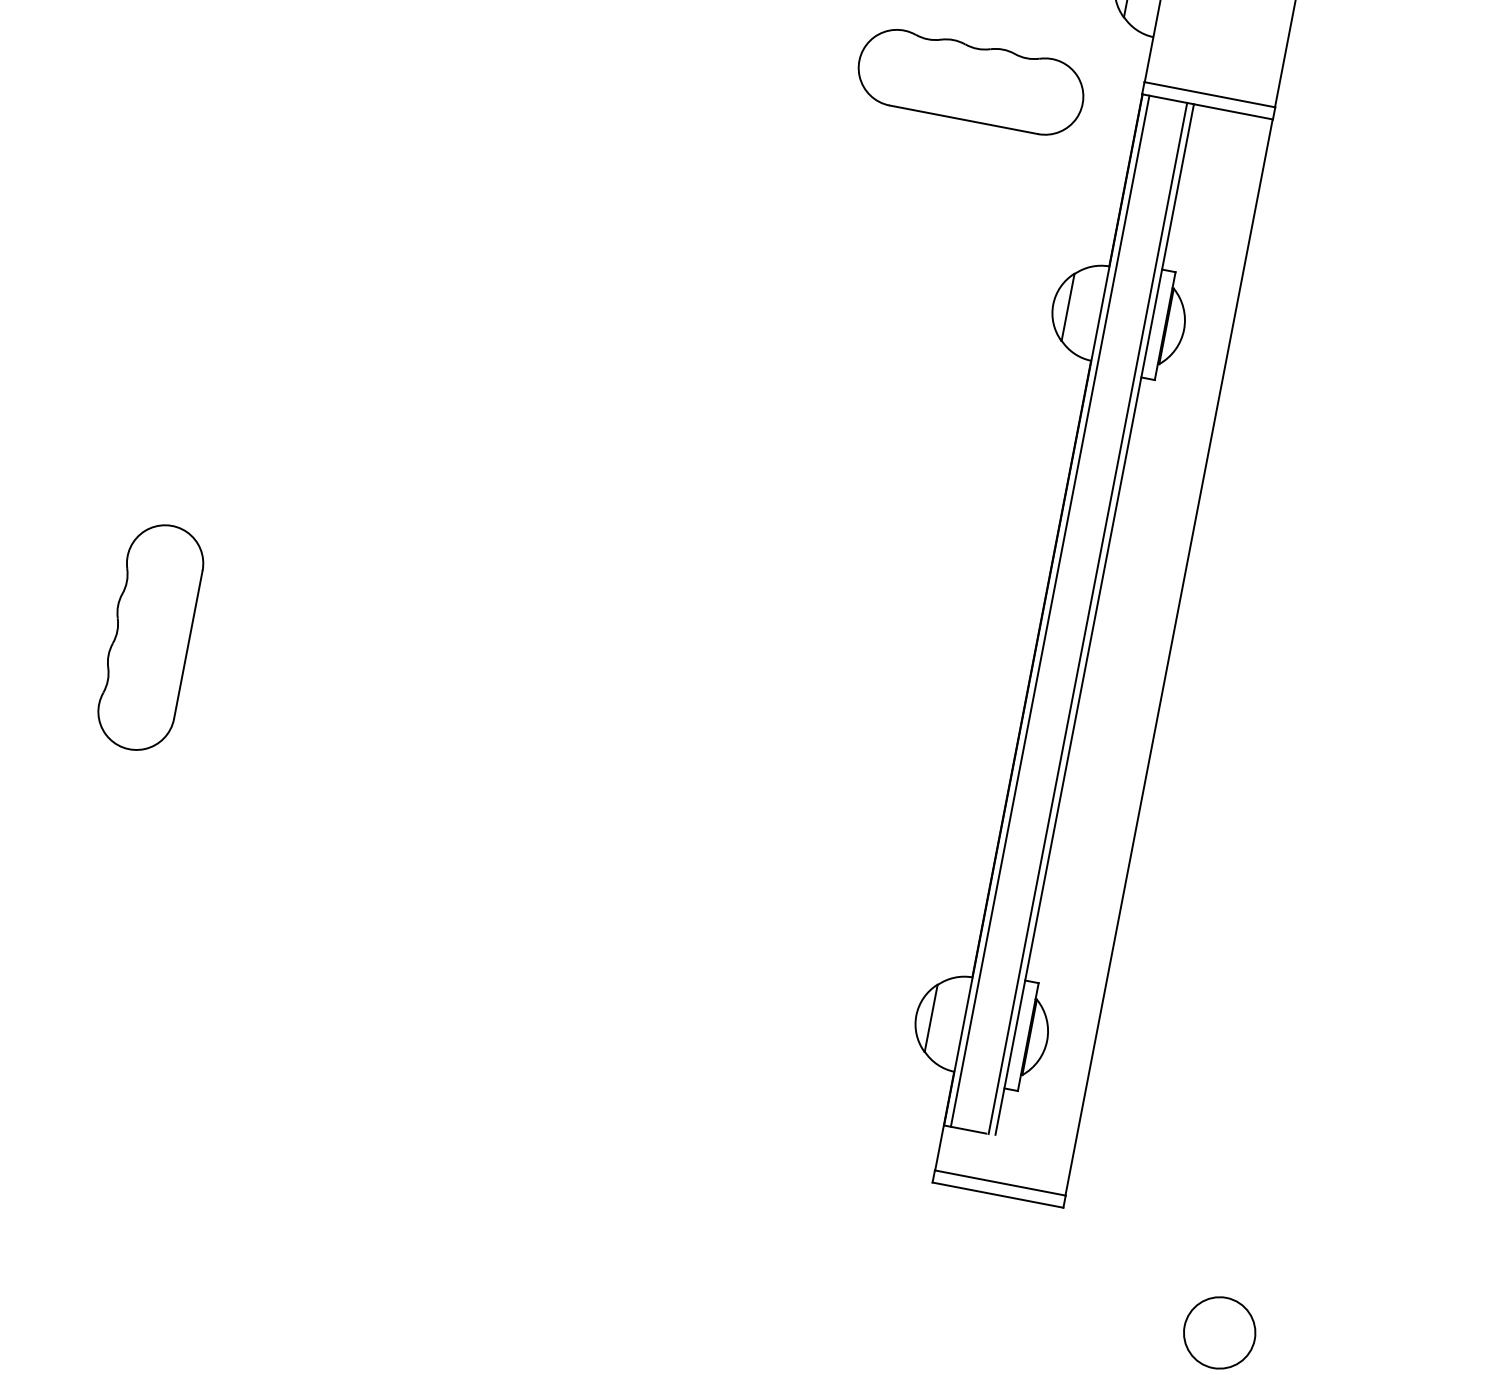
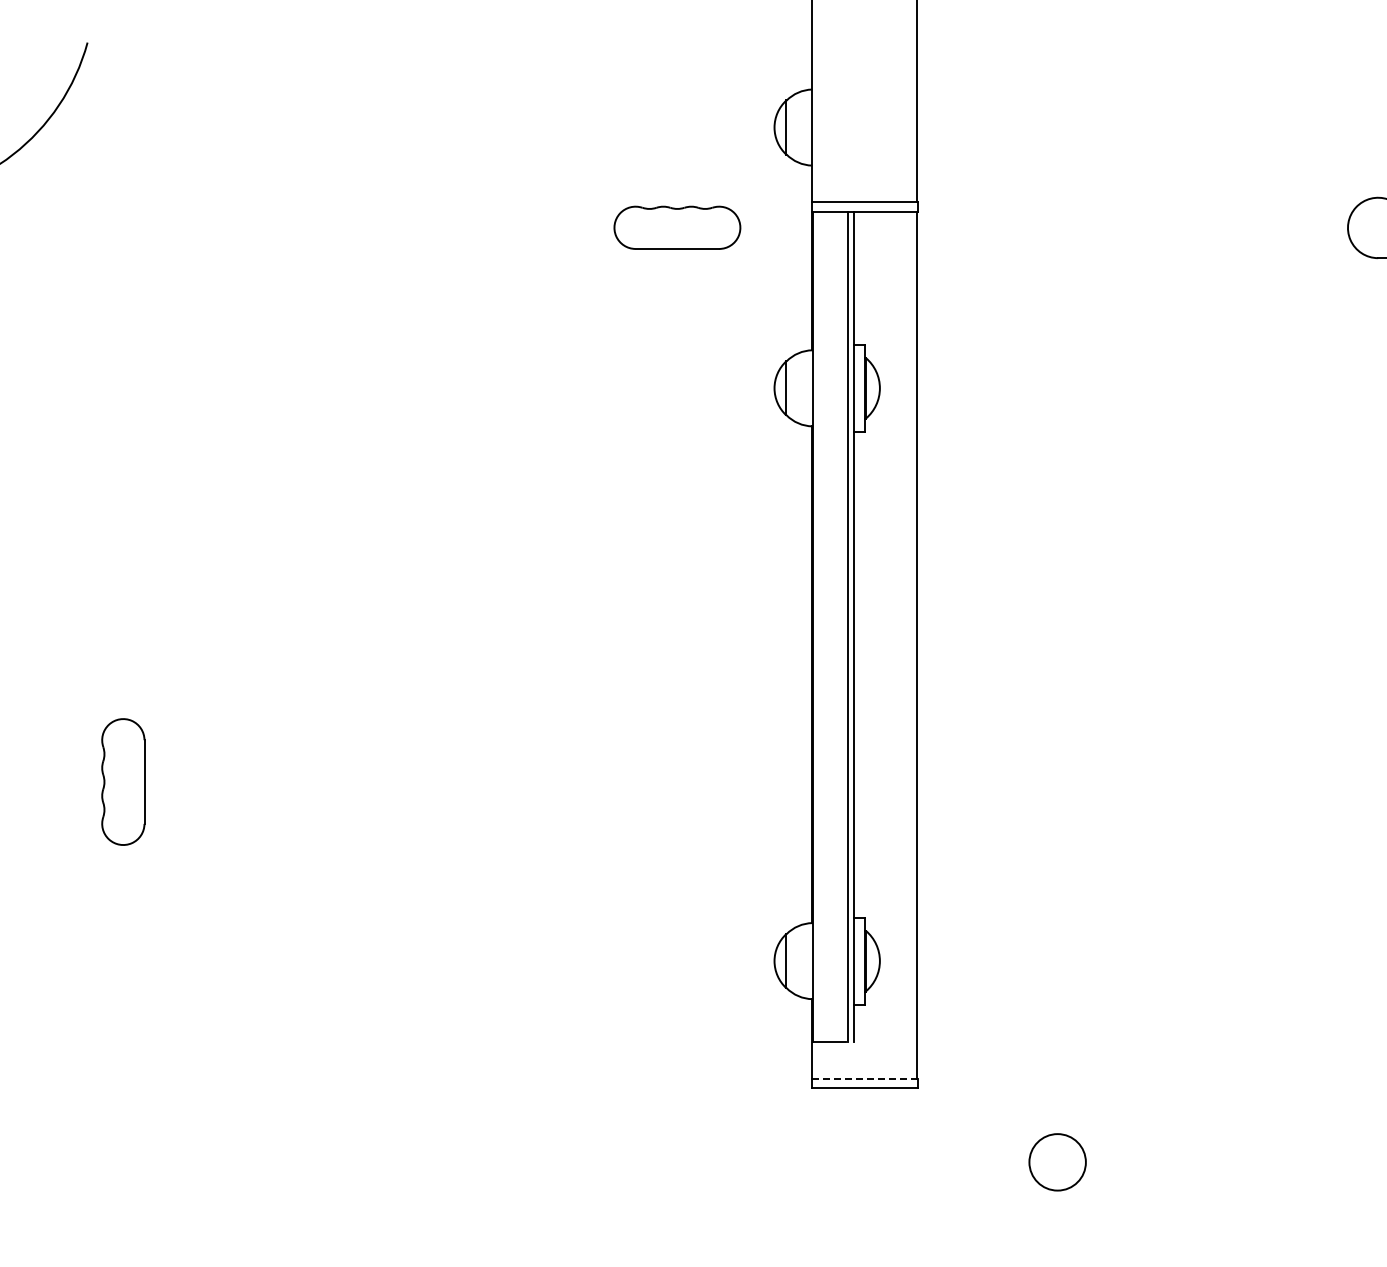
part: (971, 81) -> (677, 227), size x0.7
line: (1049, 610) -> (817, 626), removed
part: (151, 636) -> (123, 781), size x0.7
line: (999, 1182) -> (864, 1078), solid -> dashed

